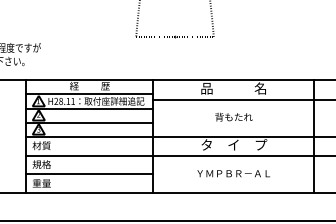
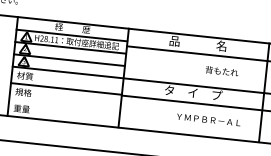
text: (233, 116) -> (221, 70), moved
text: (233, 173) -> (208, 119), moved
line: (89, 174) -> (64, 105), removed

